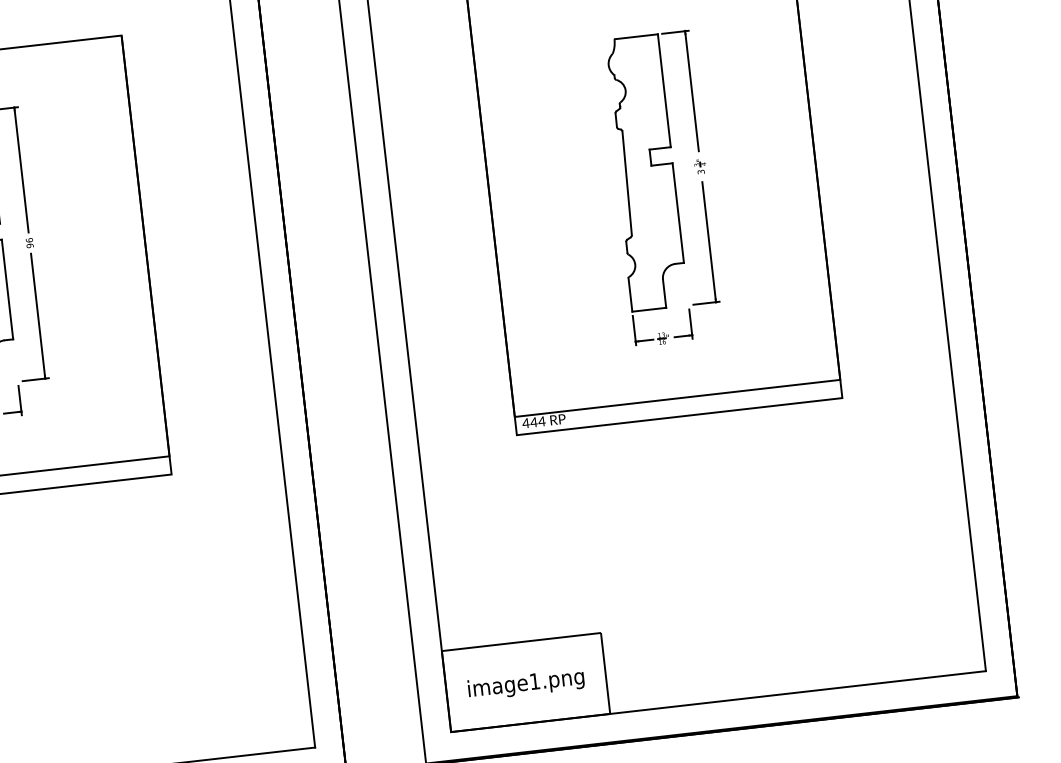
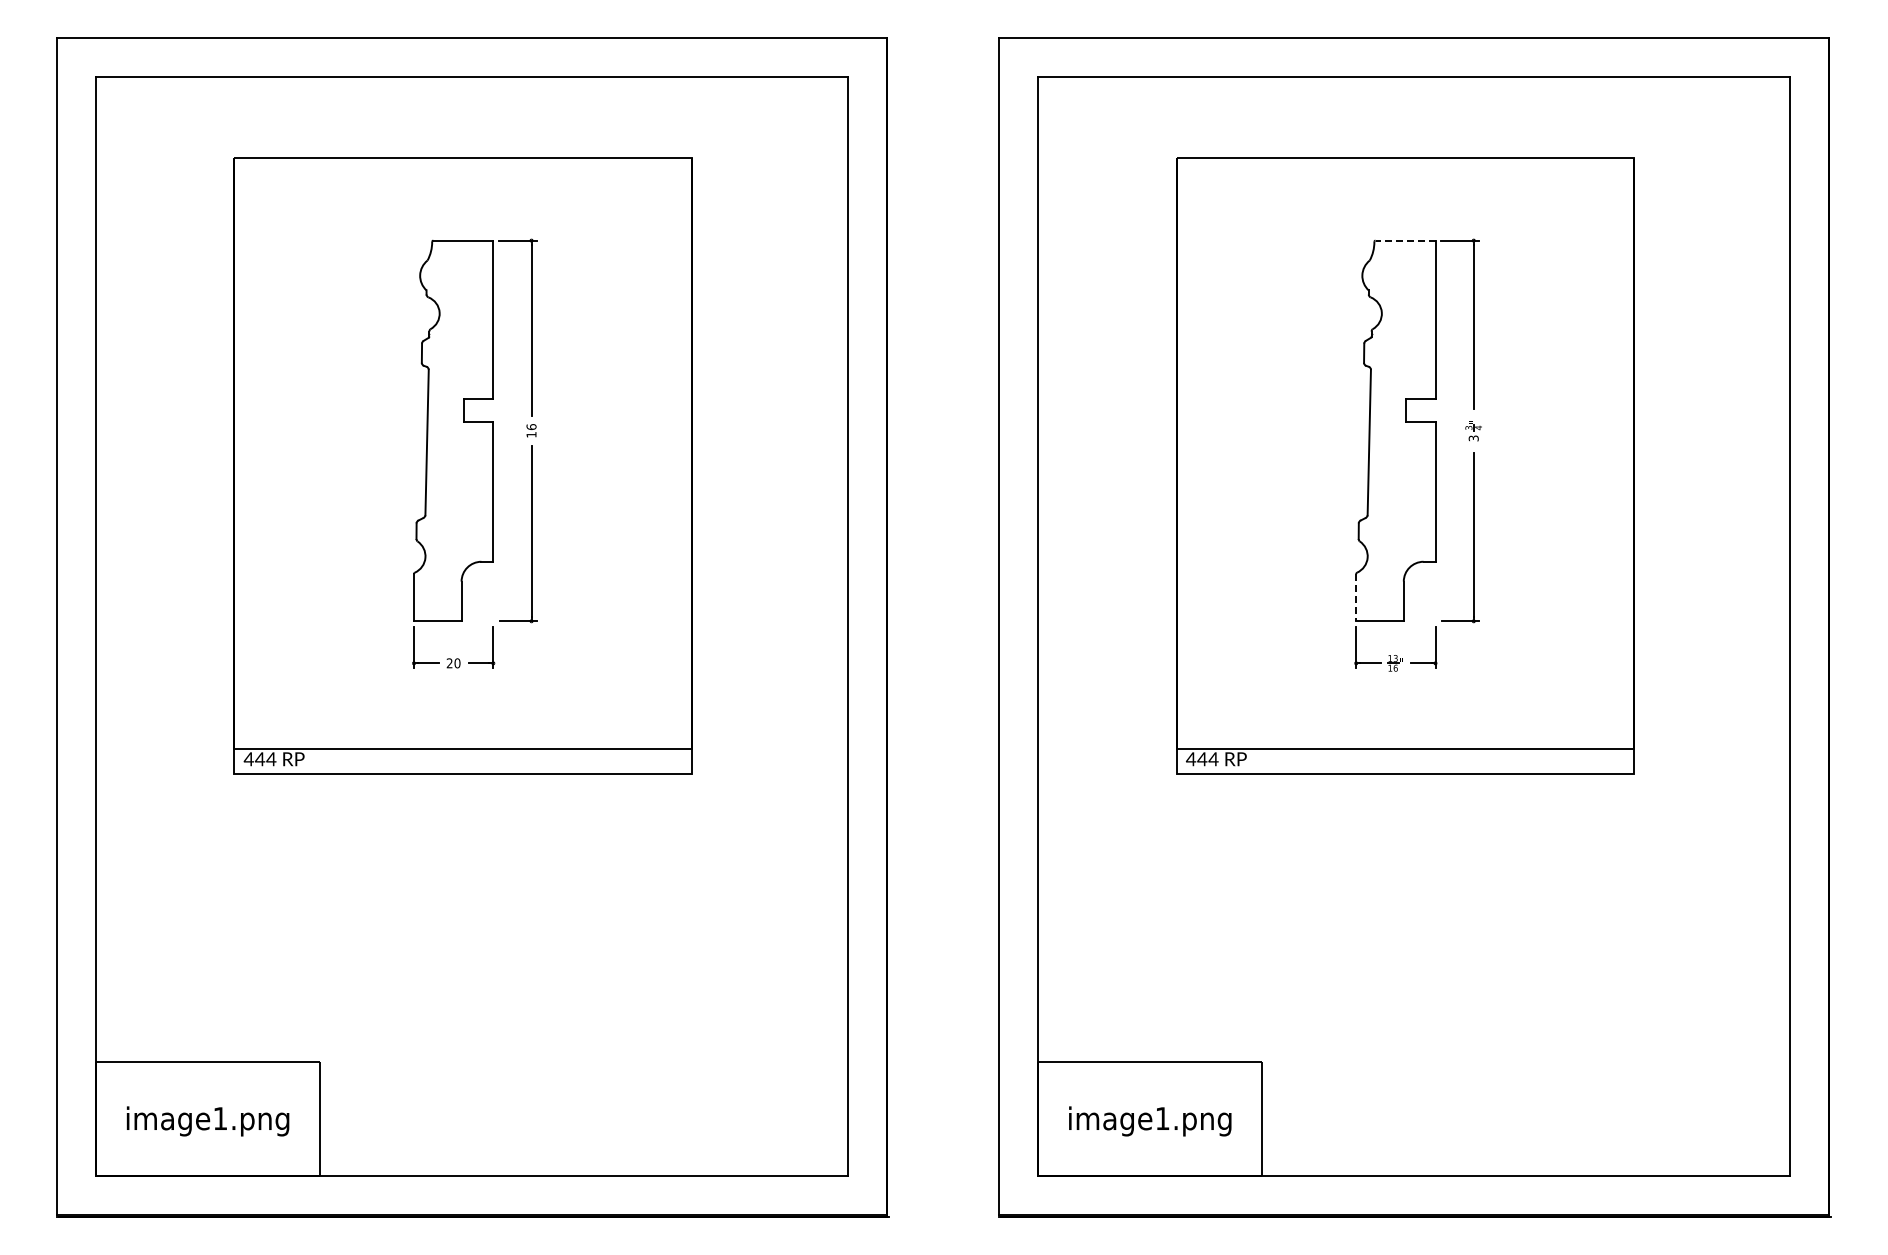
line: (636, 36) -> (1405, 240), solid -> dashed
text: (30, 245) -> (531, 434), 96 -> 16
line: (630, 294) -> (1356, 597), solid -> dashed

